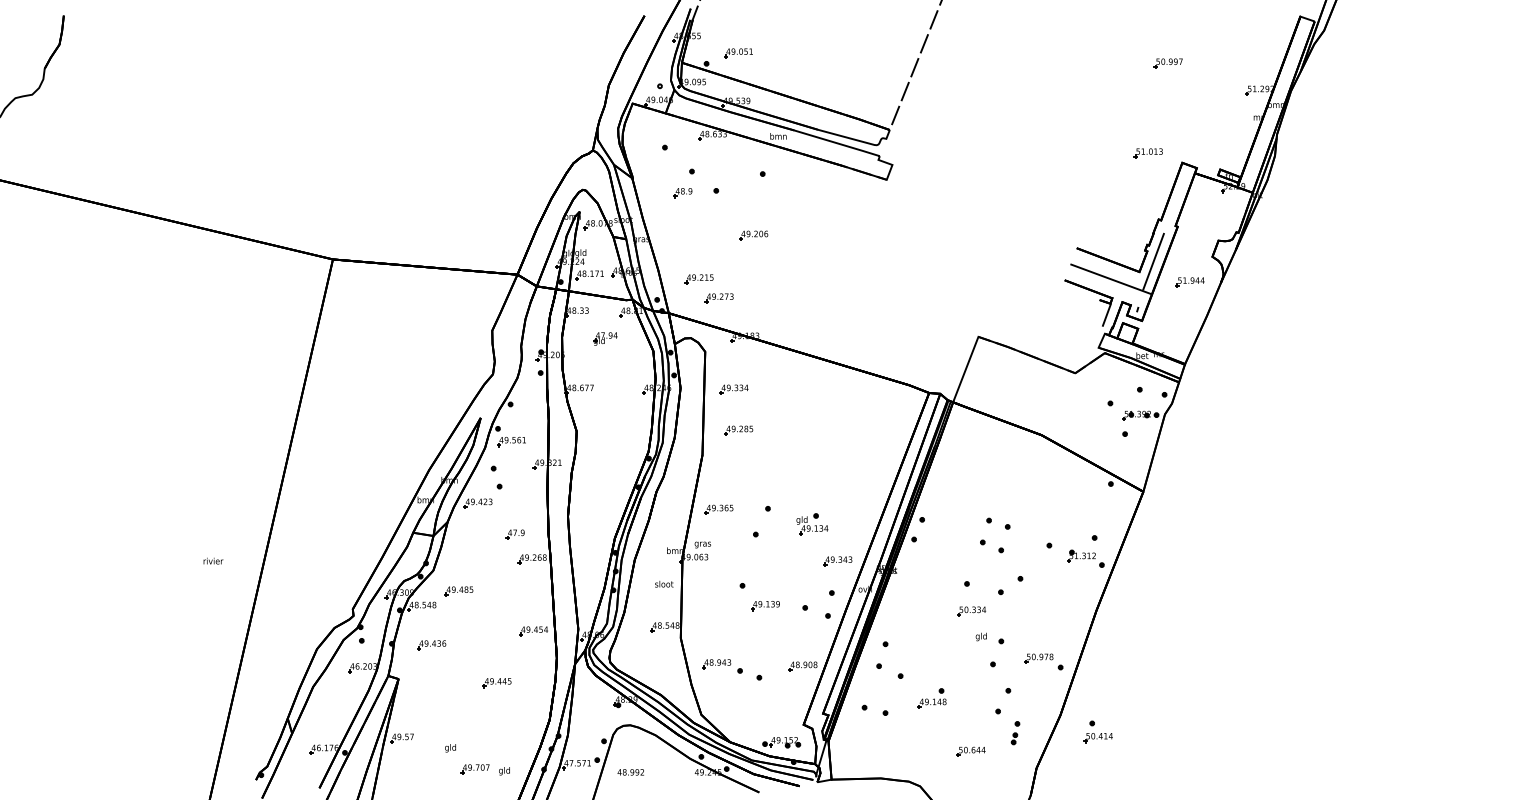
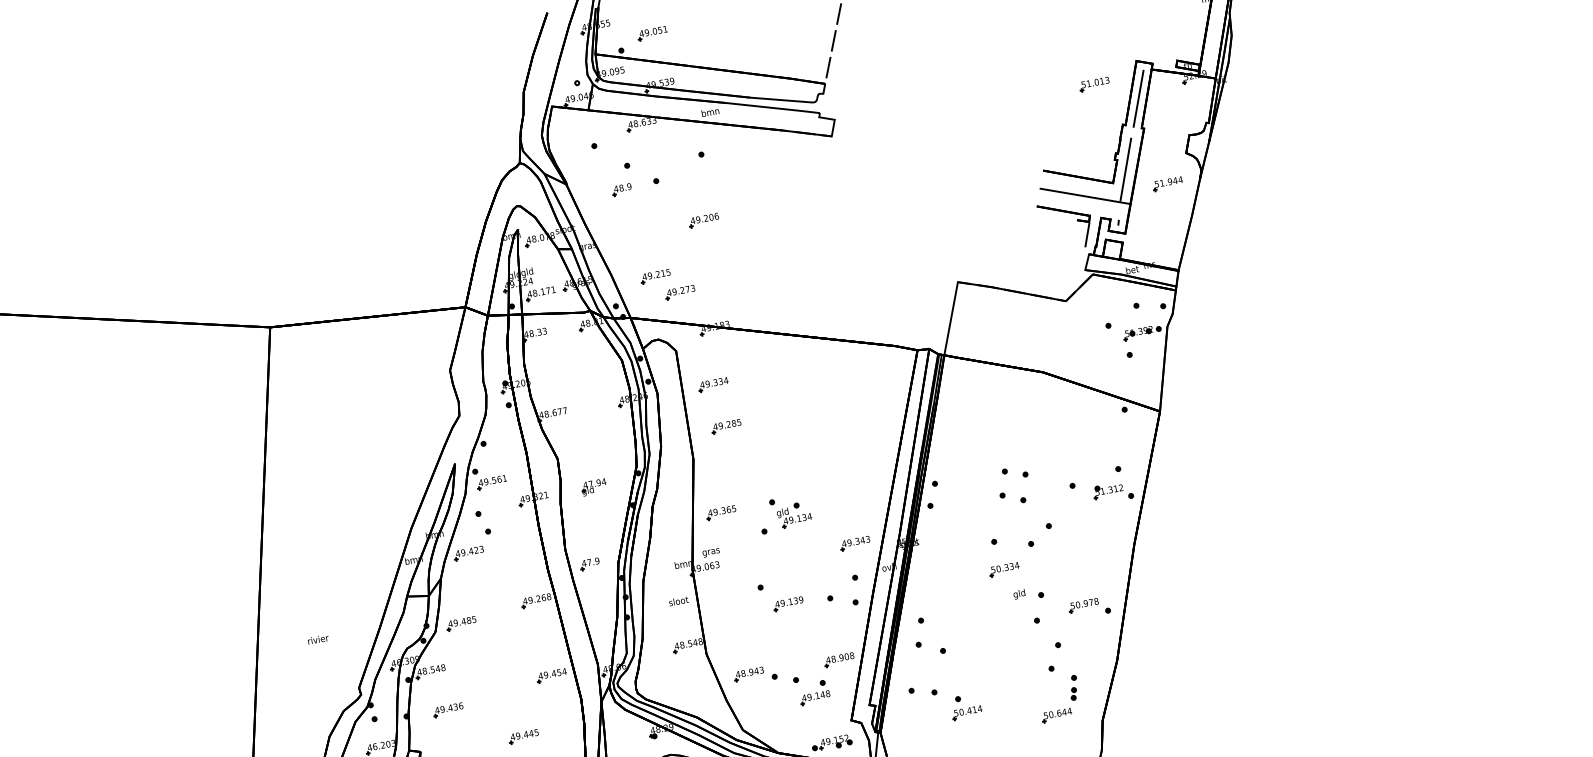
part: (1147, 153) -> (1093, 84), moved
line: (1177, 198) -> (1138, 99), added
part: (605, 338) -> (593, 486), moved
part: (812, 524) -> (794, 515), moved
part: (514, 534) -> (589, 564), moved
text: (213, 560) -> (318, 638), moved
part: (458, 591) -> (461, 623), moved
part: (931, 698) -> (813, 692), moved
part: (1097, 731) -> (965, 706), moved
part: (970, 751) -> (1056, 715), moved

